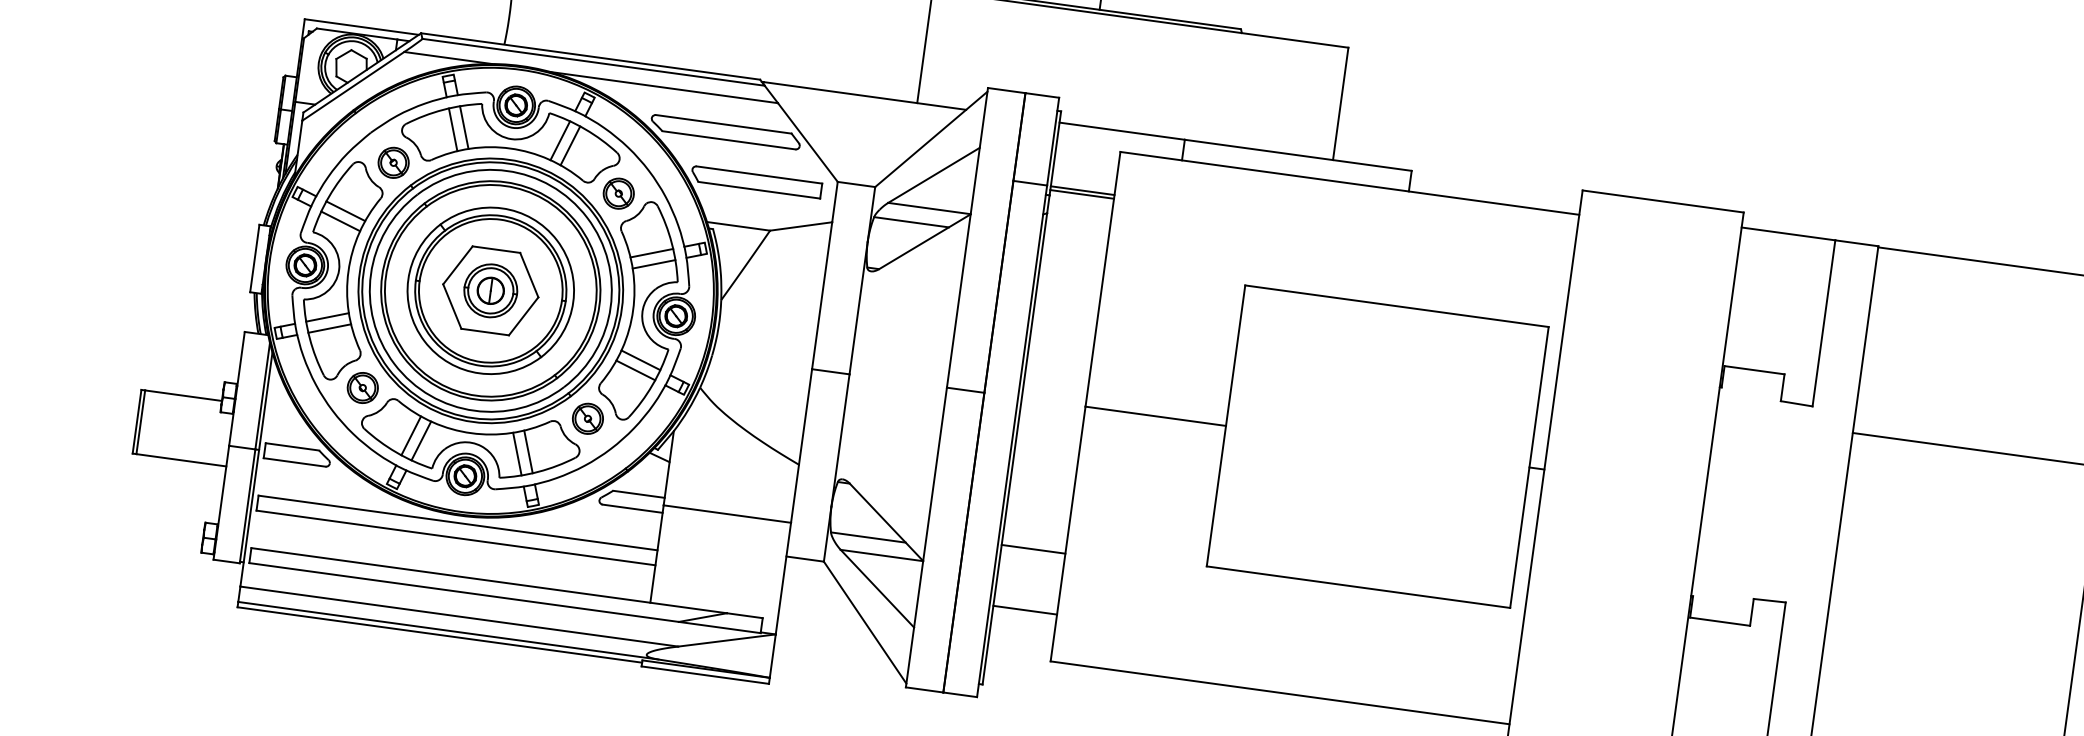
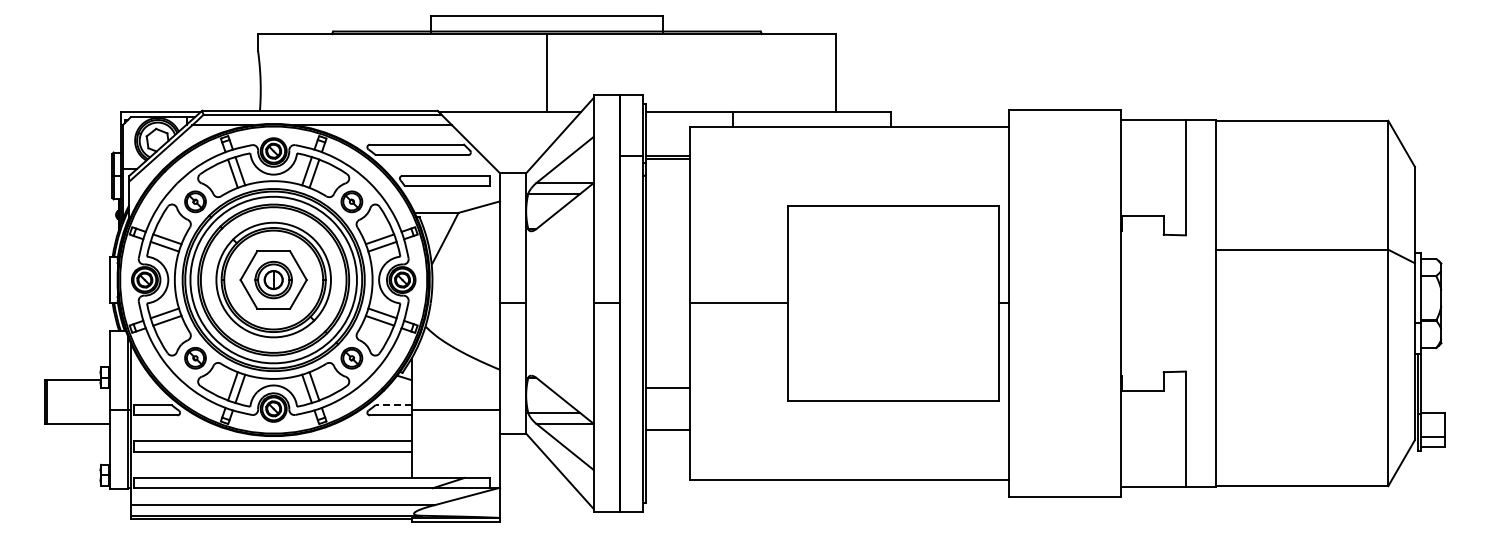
line: (638, 493) -> (393, 404), solid -> dashed
line: (1032, 549) -> (667, 387), moved
line: (1024, 609) -> (667, 429), moved

